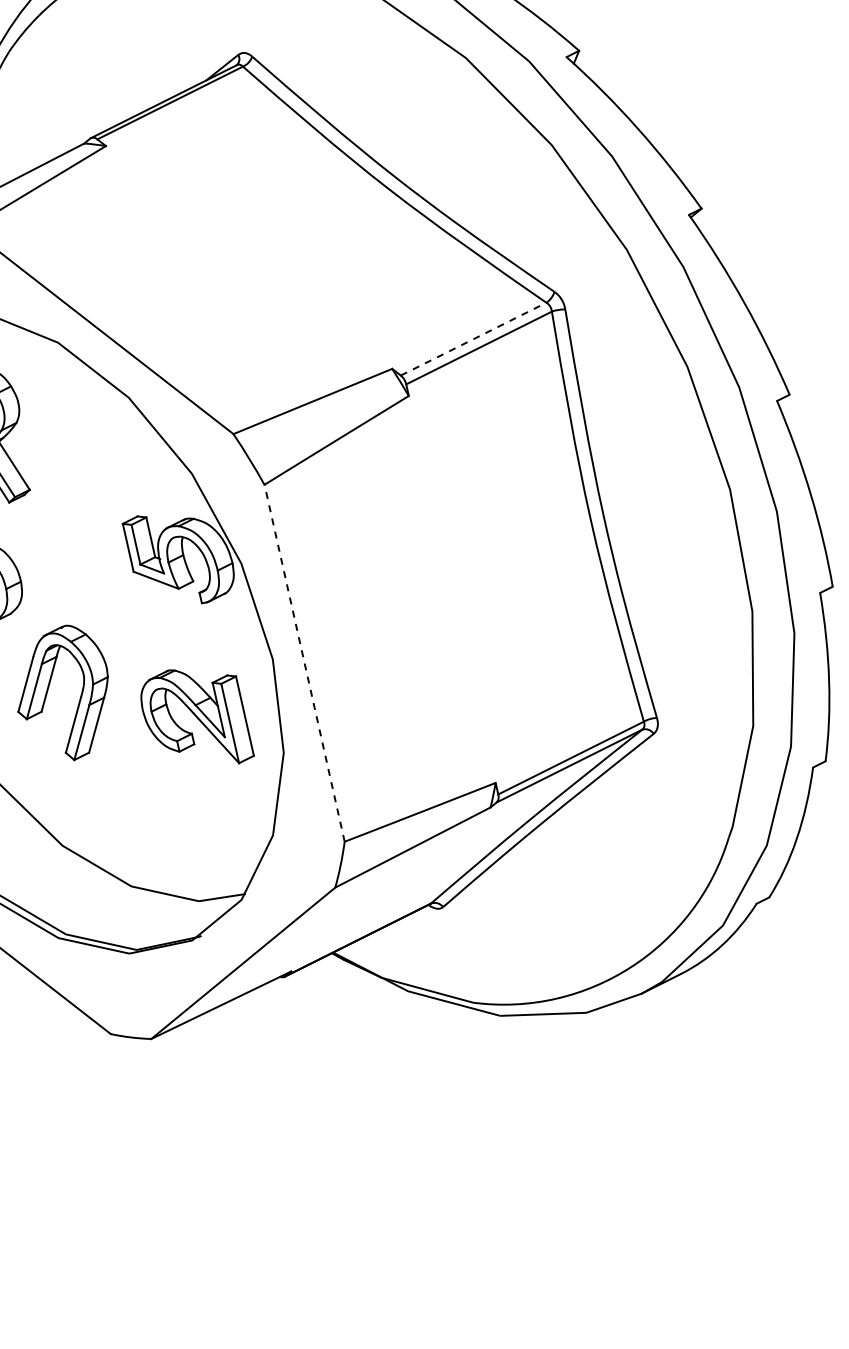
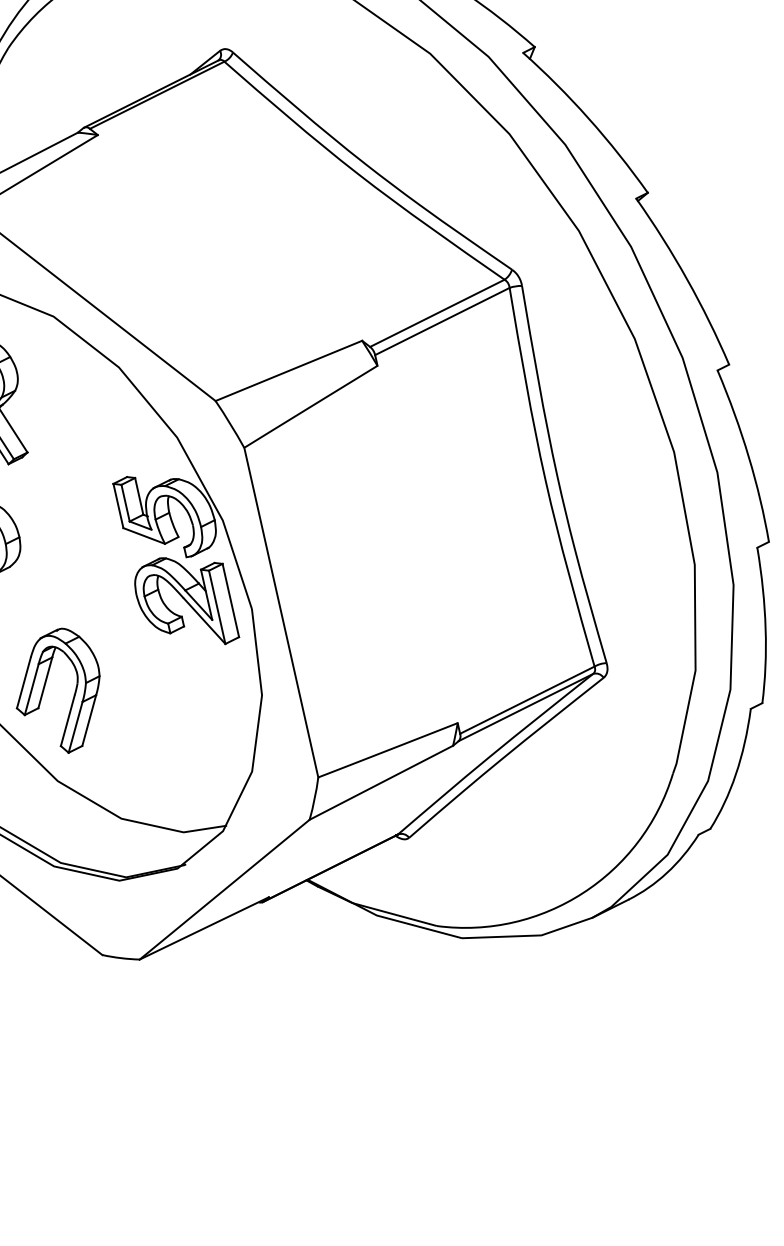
line: (474, 338) -> (438, 312), dashed -> solid
line: (304, 663) -> (281, 612), dashed -> solid
part: (49, 687) -> (45, 685), moved
part: (197, 716) -> (187, 600), moved

